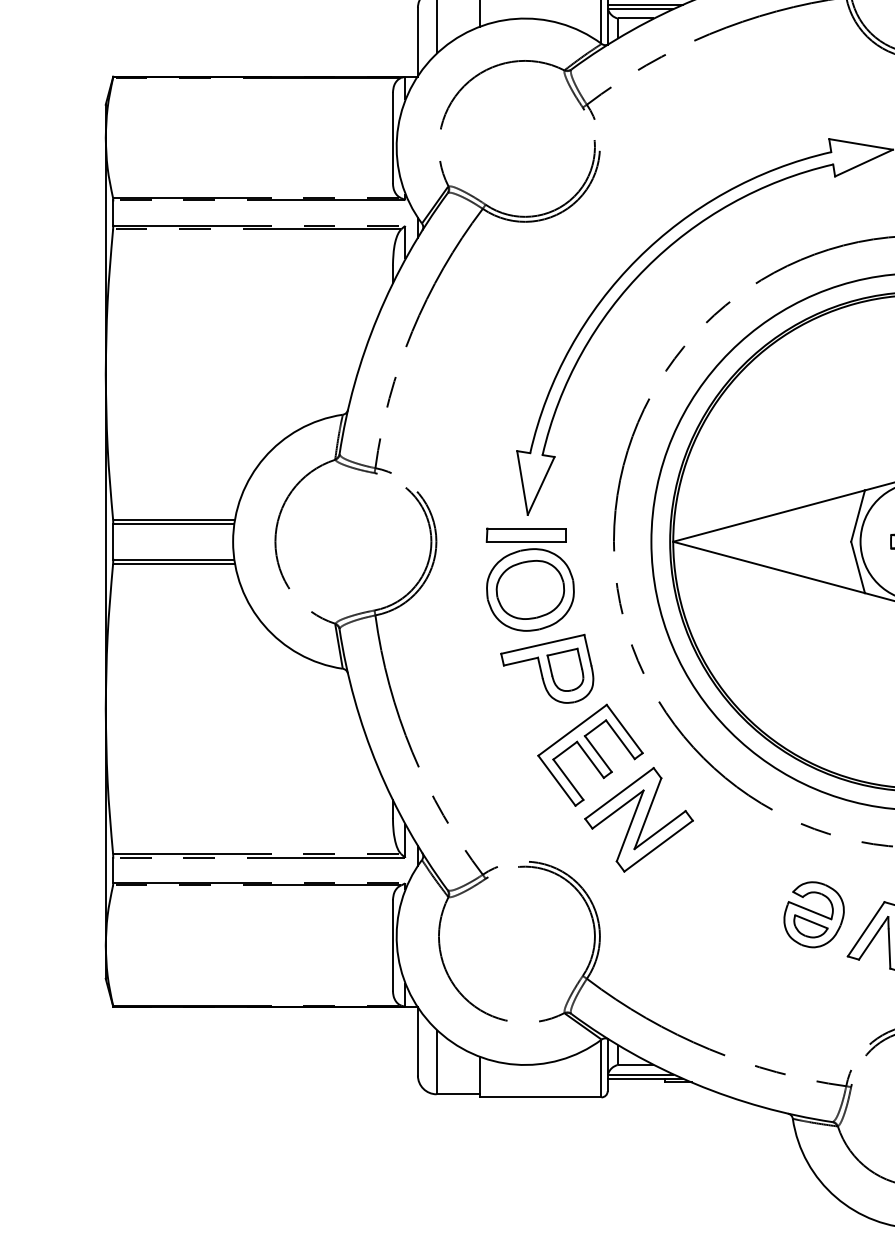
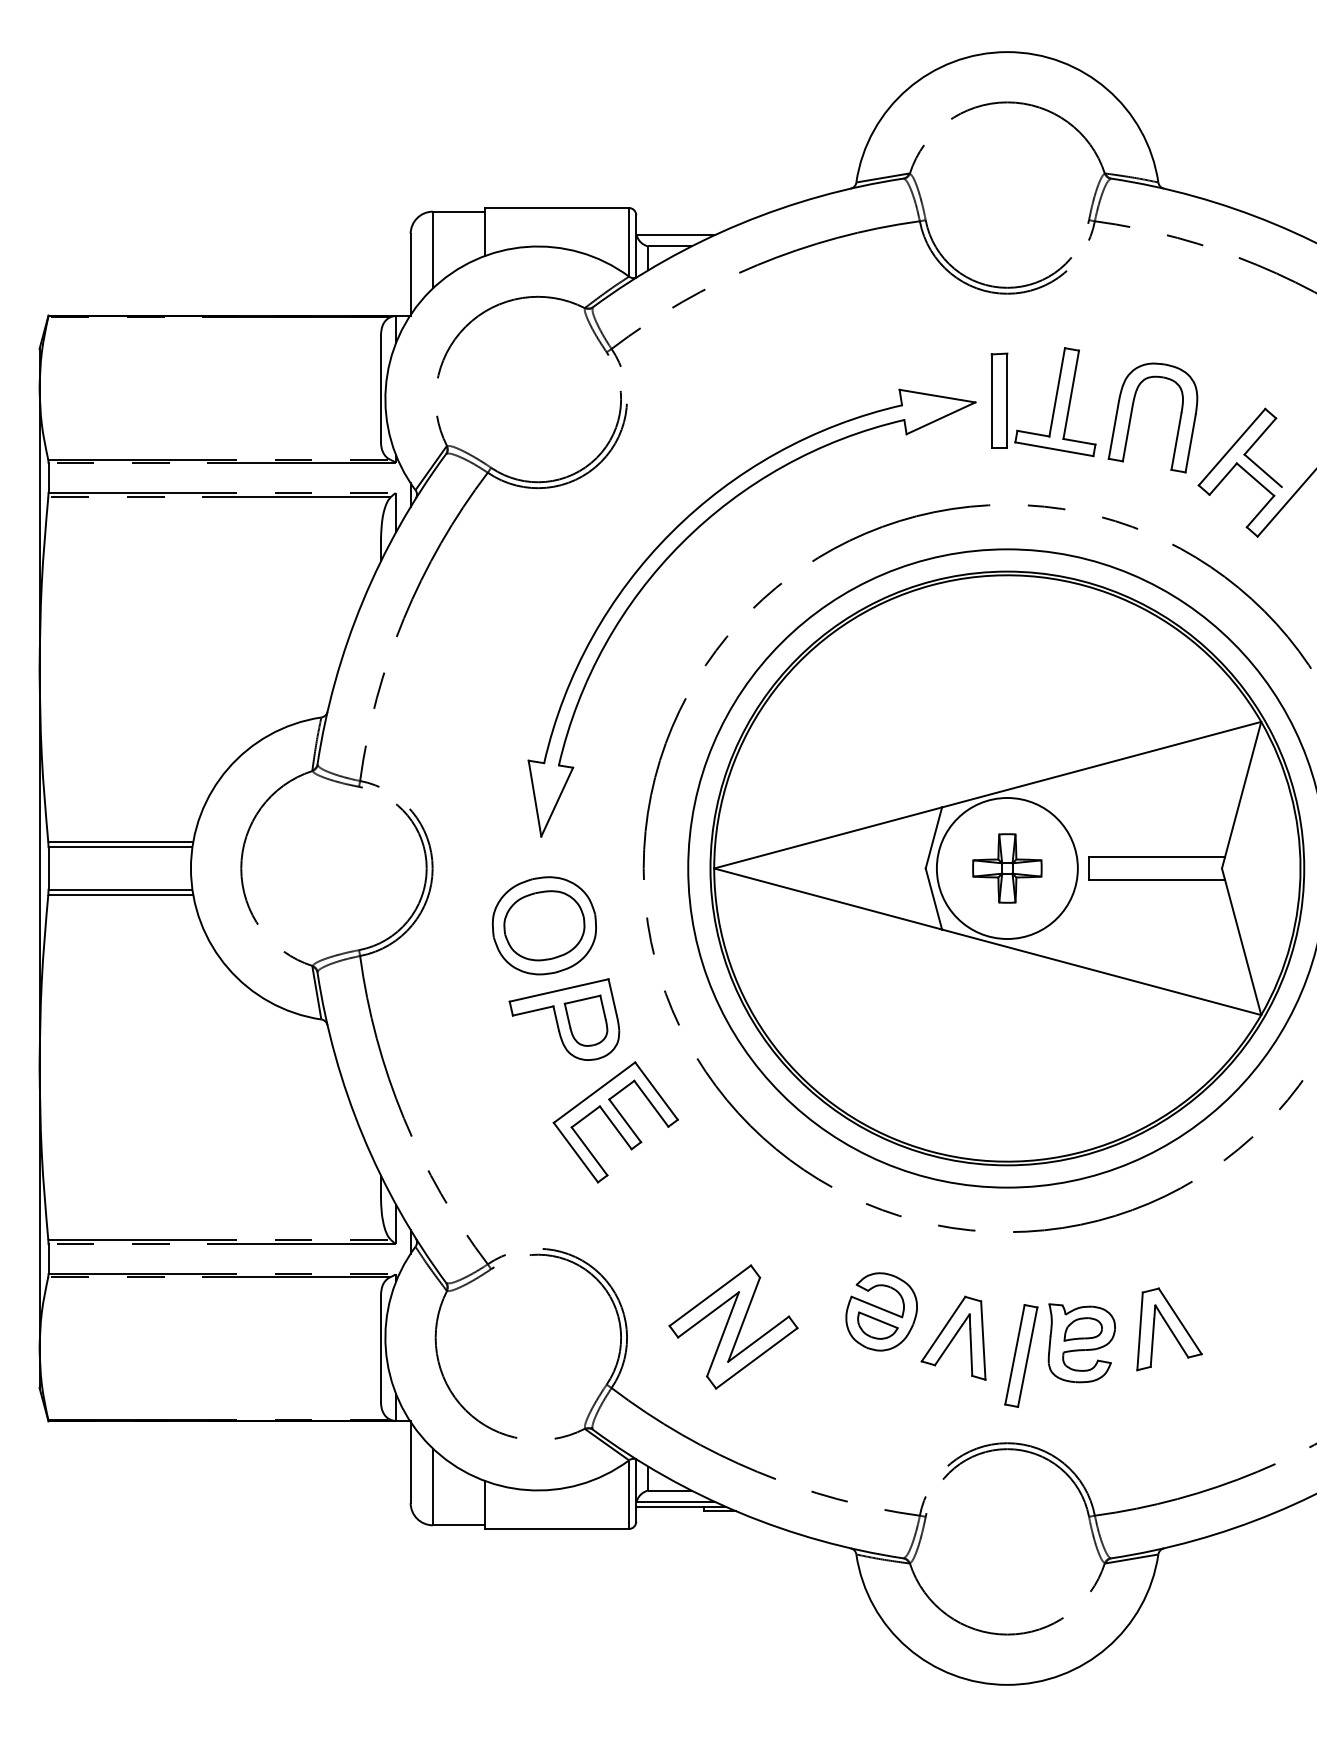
line: (644, 5) -> (680, 230), removed
part: (526, 535) -> (539, 860), removed
part: (639, 819) -> (733, 1326), moved

